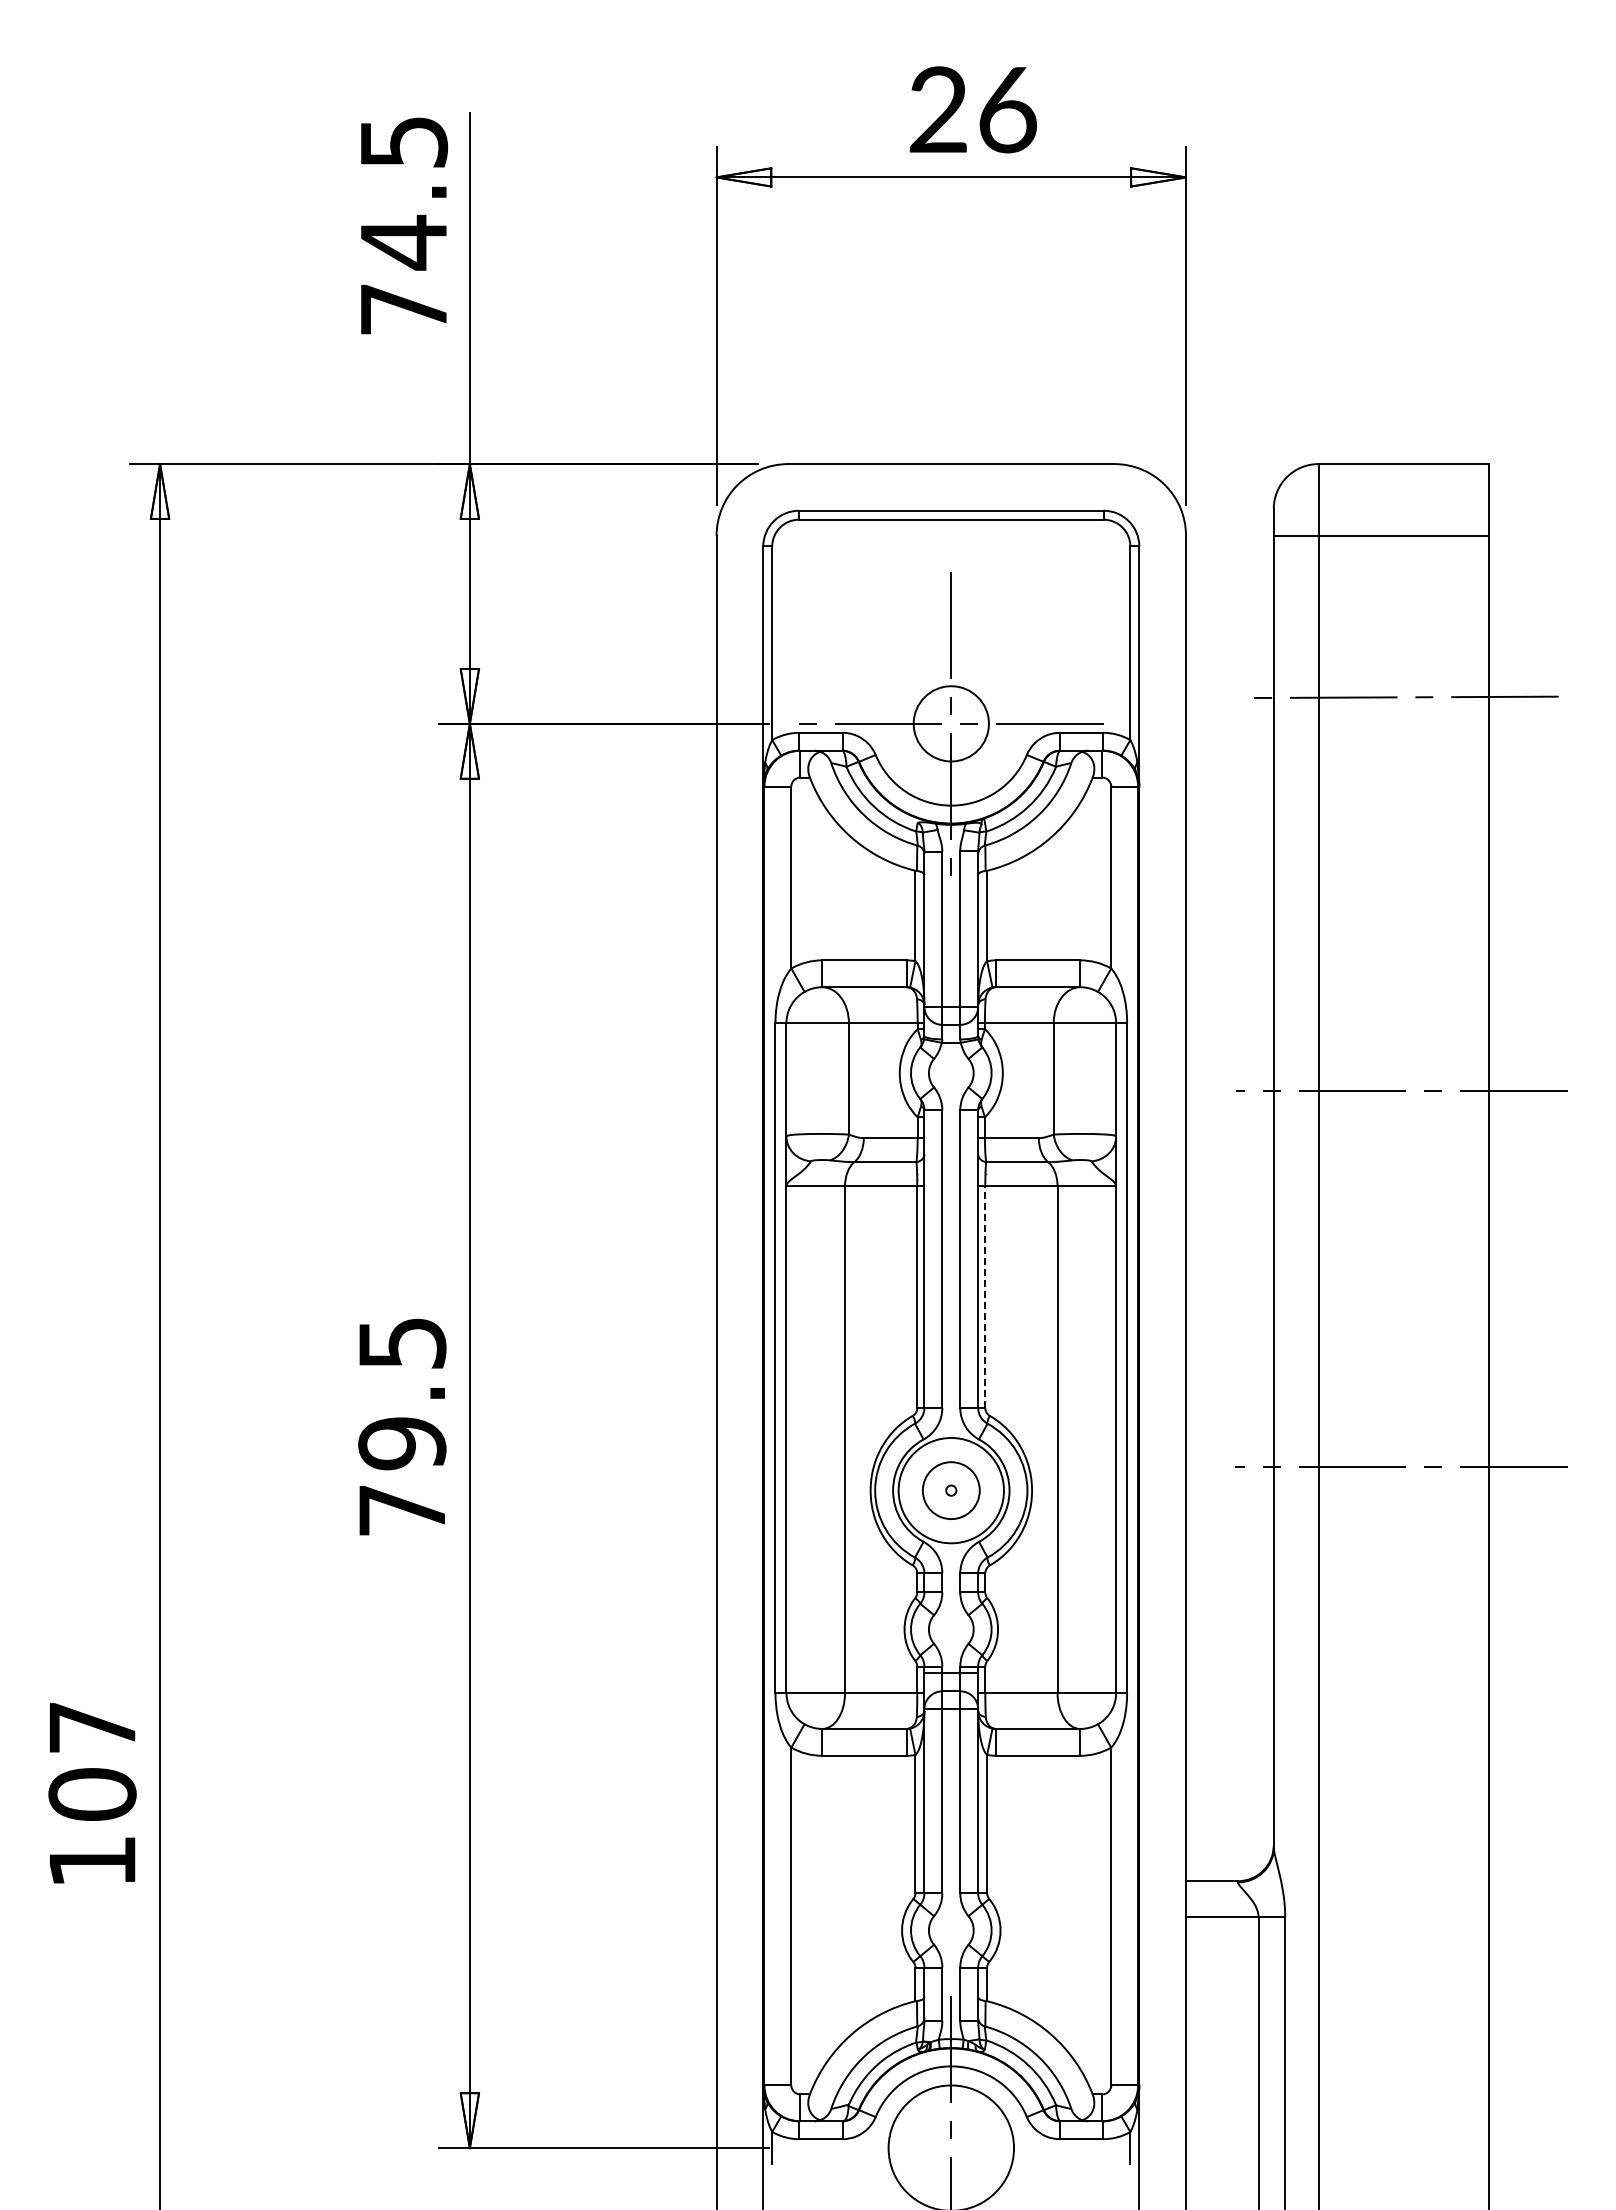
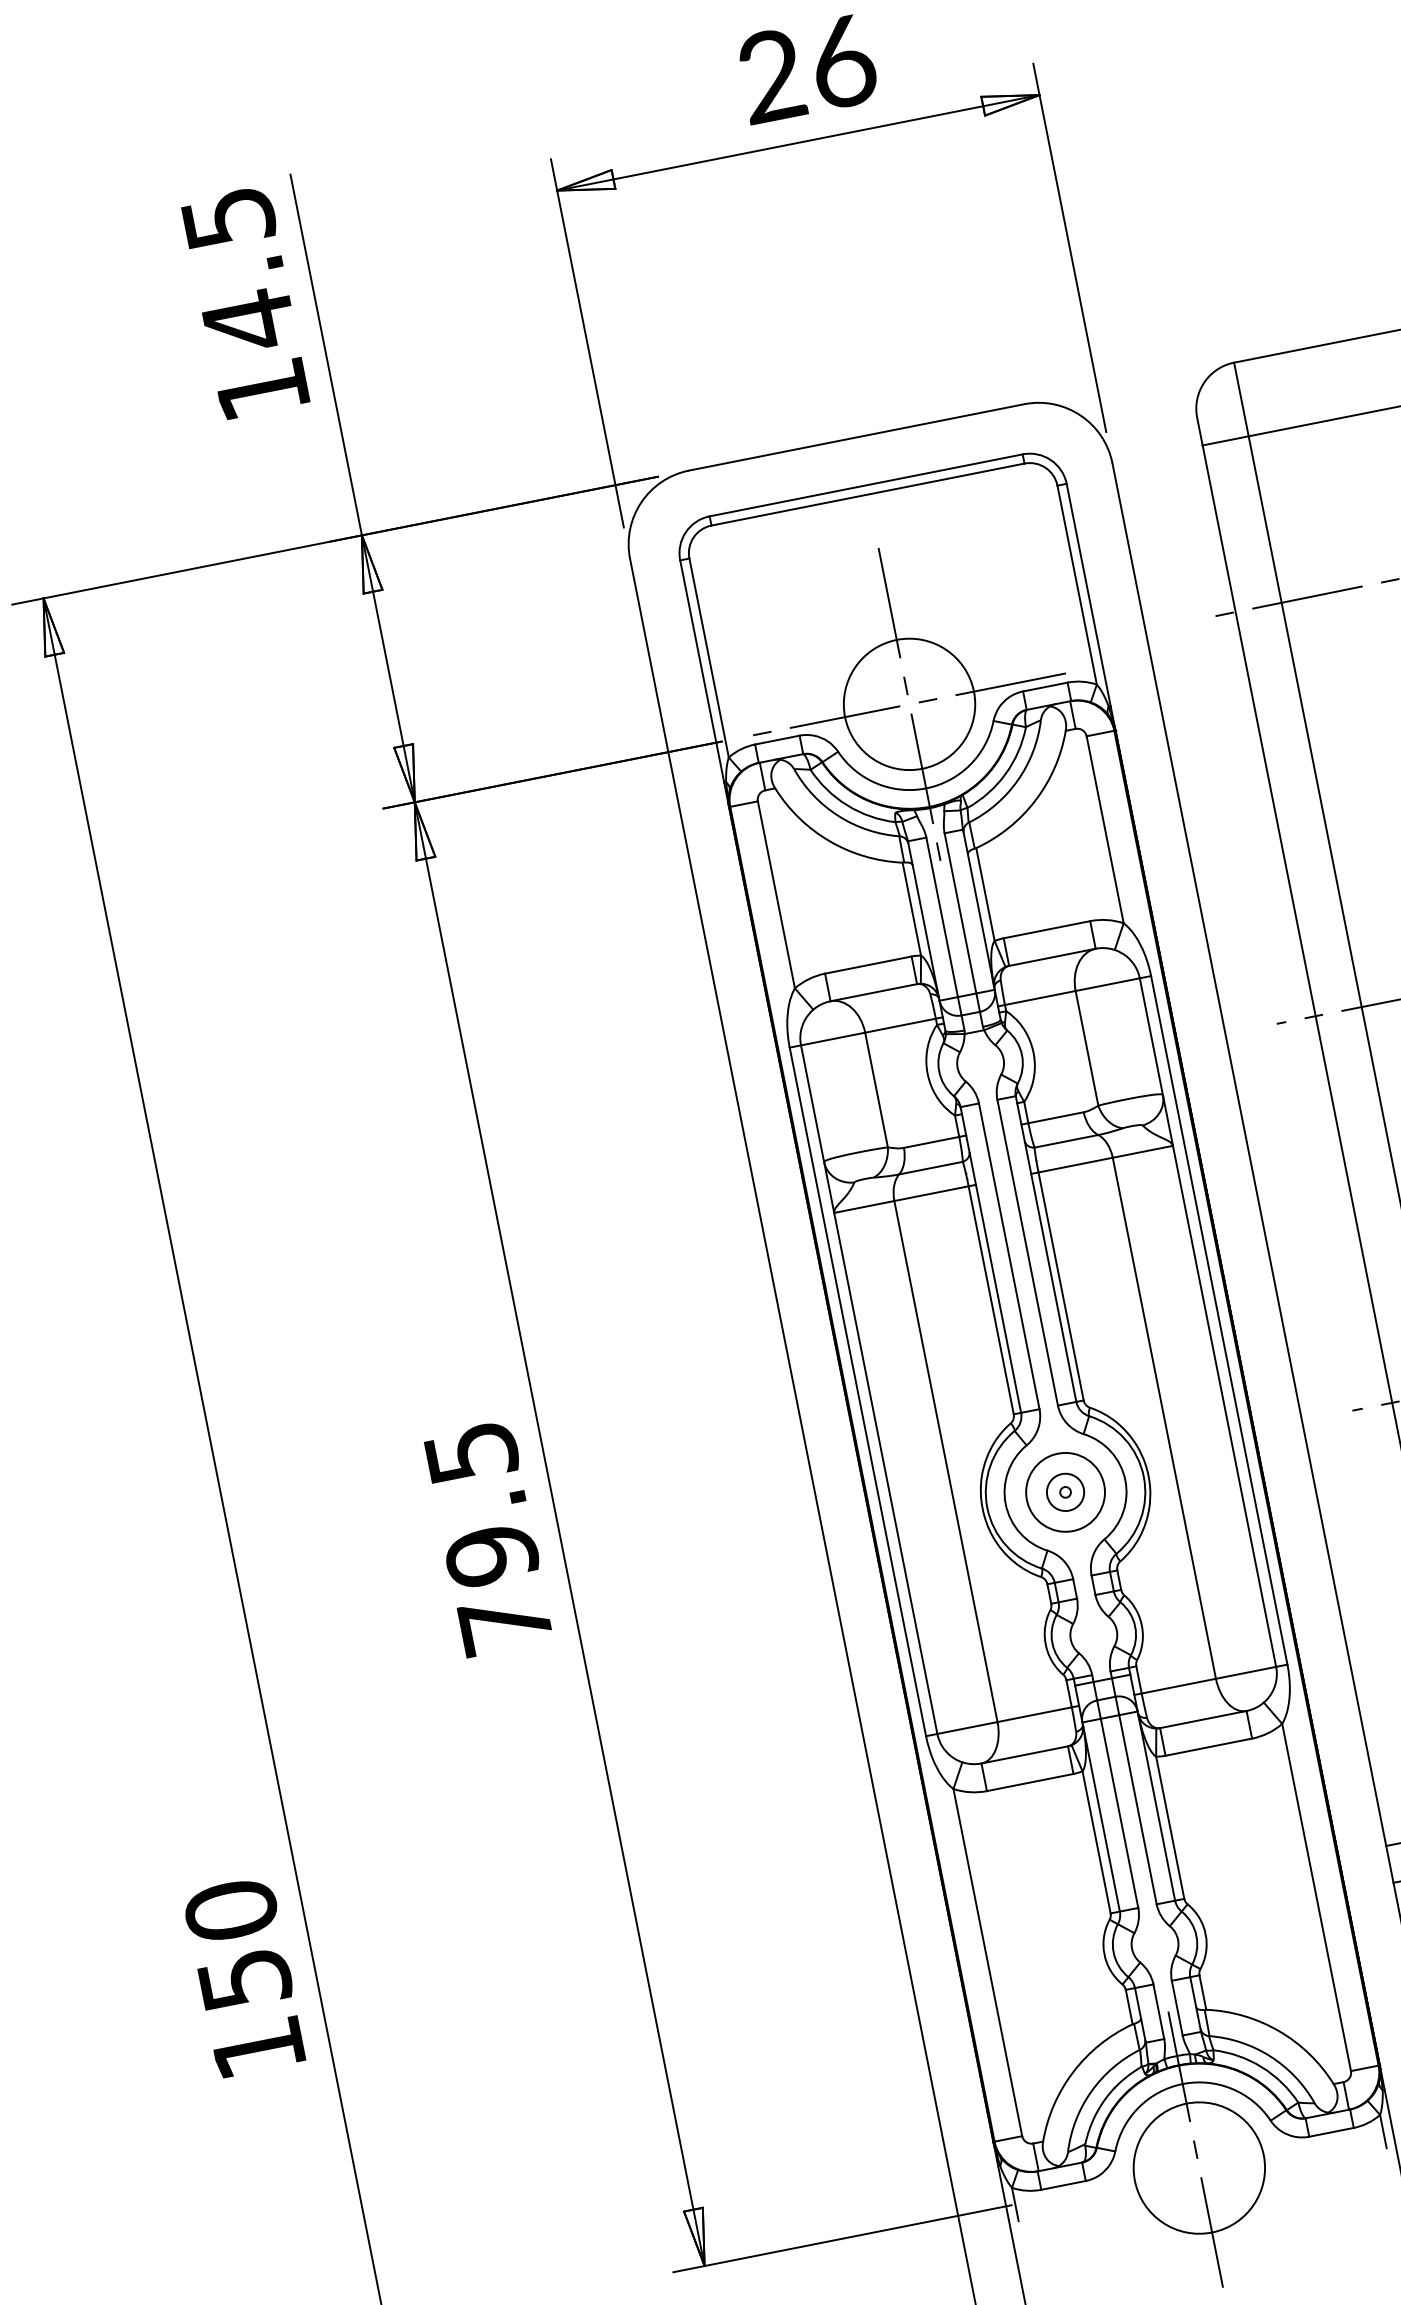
text: (403, 309) -> (262, 390), 74.5 -> 14.5
circle: (951, 723) -> (909, 703), size x1.67
line: (985, 1297) -> (1061, 1286), dashed -> solid
circle: (950, 1490) -> (1064, 1492), size x0.71
circle: (951, 1490) -> (1065, 1492), size x0.62
text: (92, 1760) -> (237, 1944), 107 -> 150

